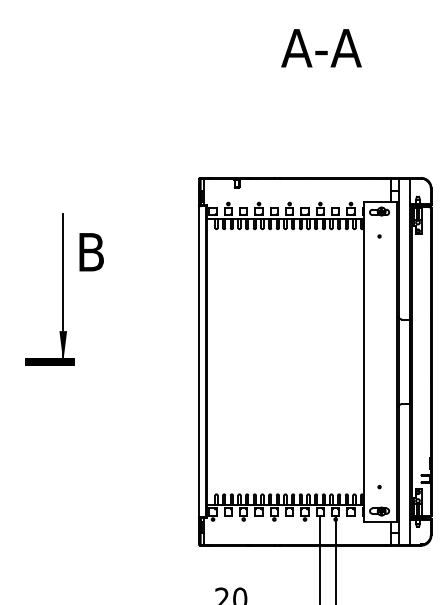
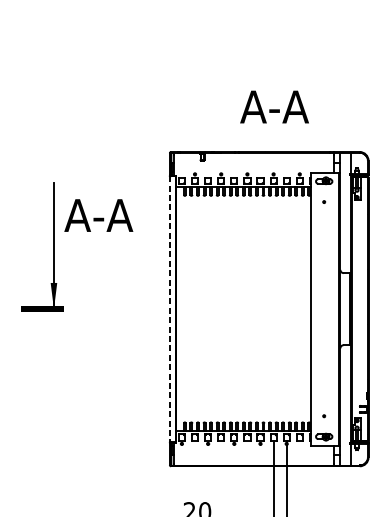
text: (321, 48) -> (274, 107), moved
text: (115, 252) -> (98, 215), B -> A-A
line: (198, 361) -> (169, 308), solid -> dashed

